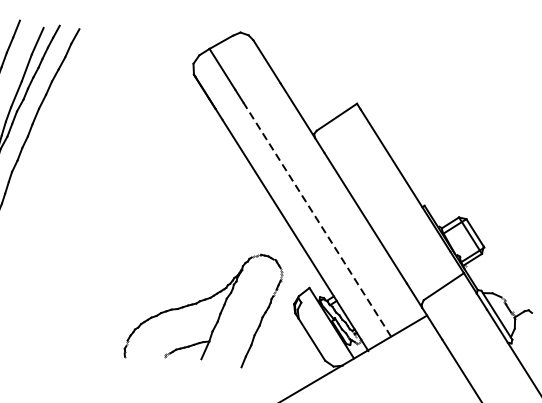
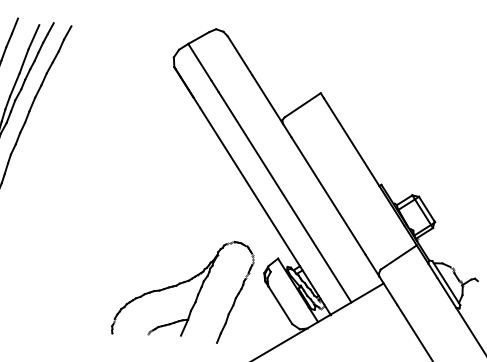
line: (316, 218) -> (284, 196), dashed -> solid
part: (197, 304) -> (177, 286), moved

